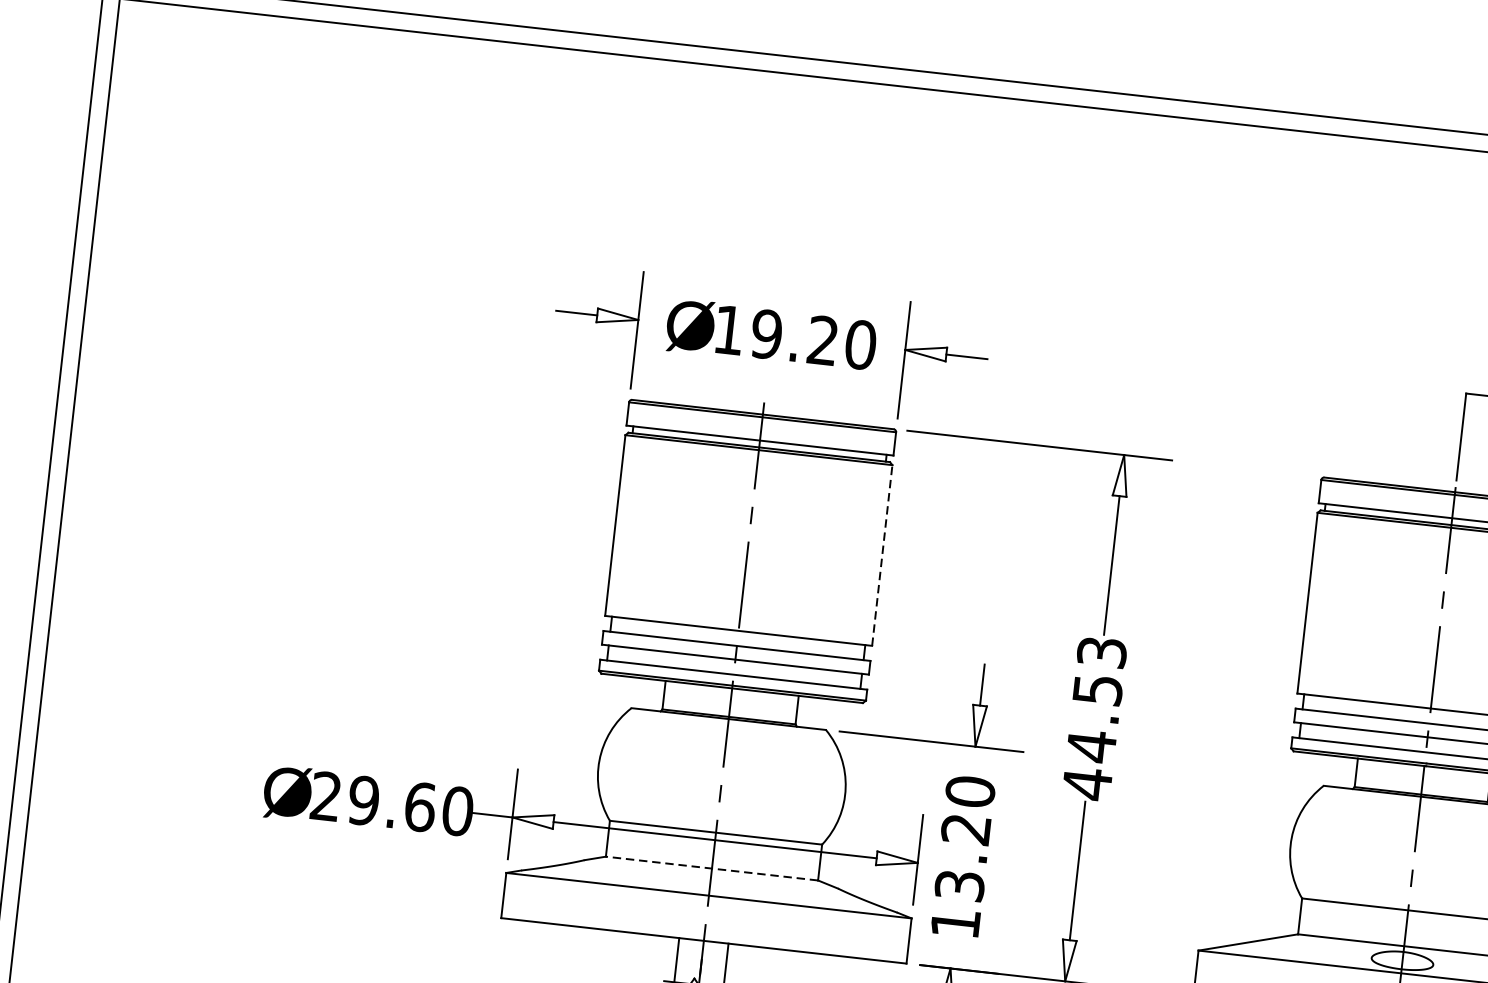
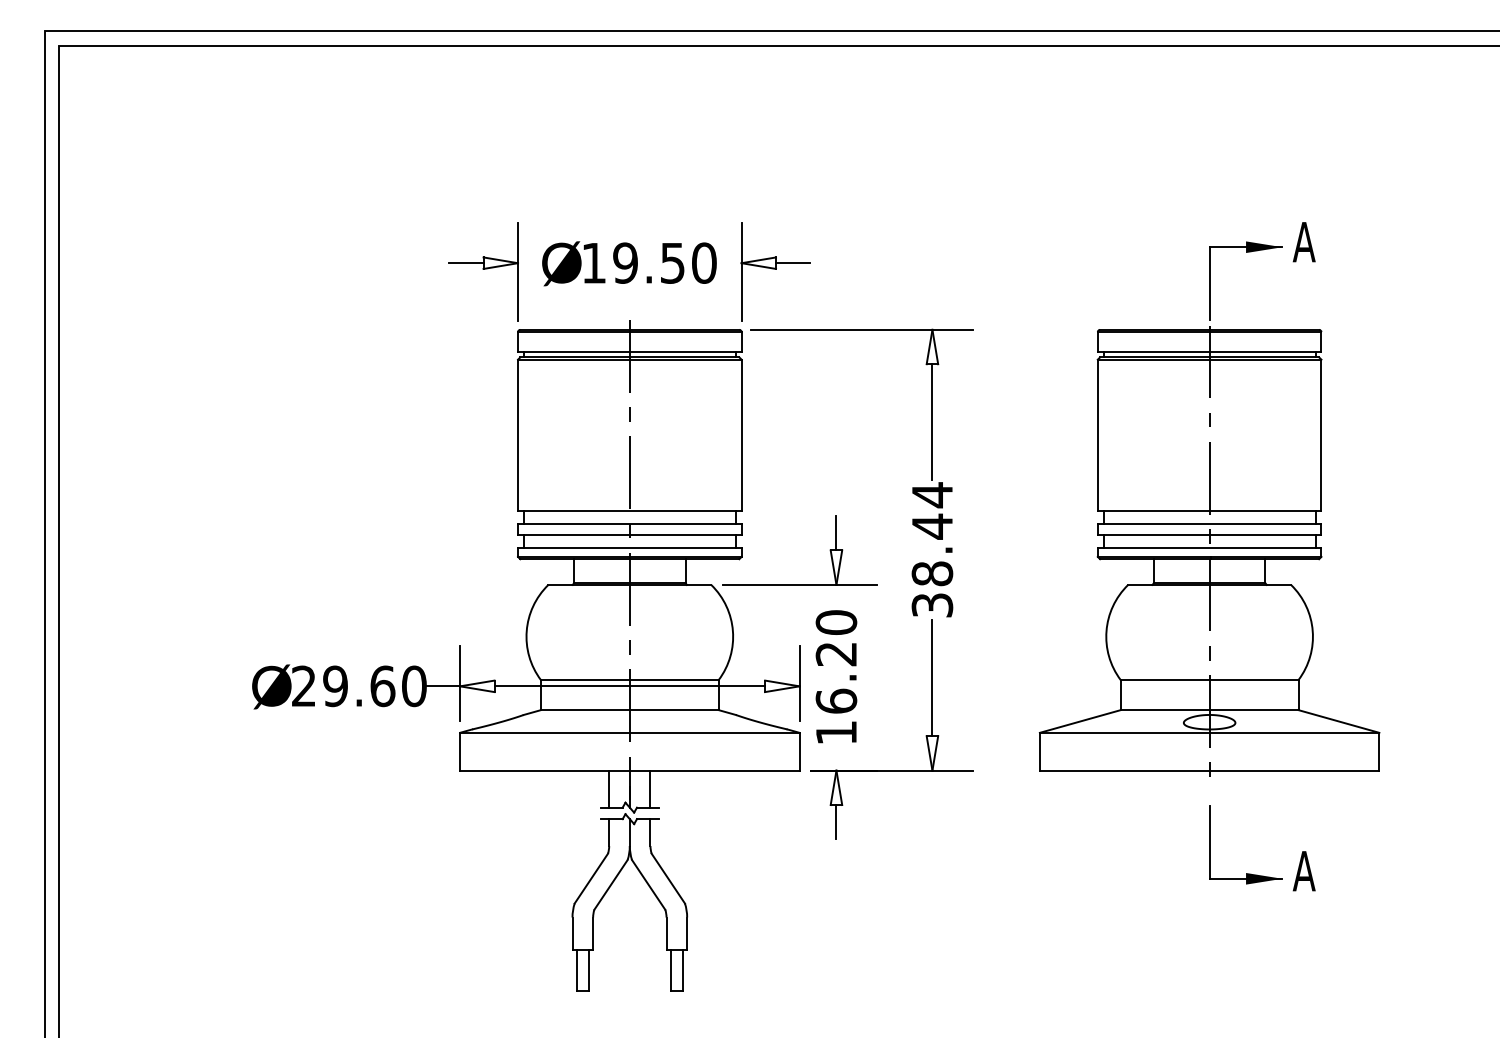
text: (822, 339) -> (672, 262), 19.20 -> 19.50
line: (882, 555) -> (741, 435), dashed -> solid
text: (1094, 718) -> (932, 550), 44.53 -> 38.44
line: (711, 868) -> (629, 710), dashed -> solid
text: (960, 884) -> (836, 700), 13.20 -> 16.20

